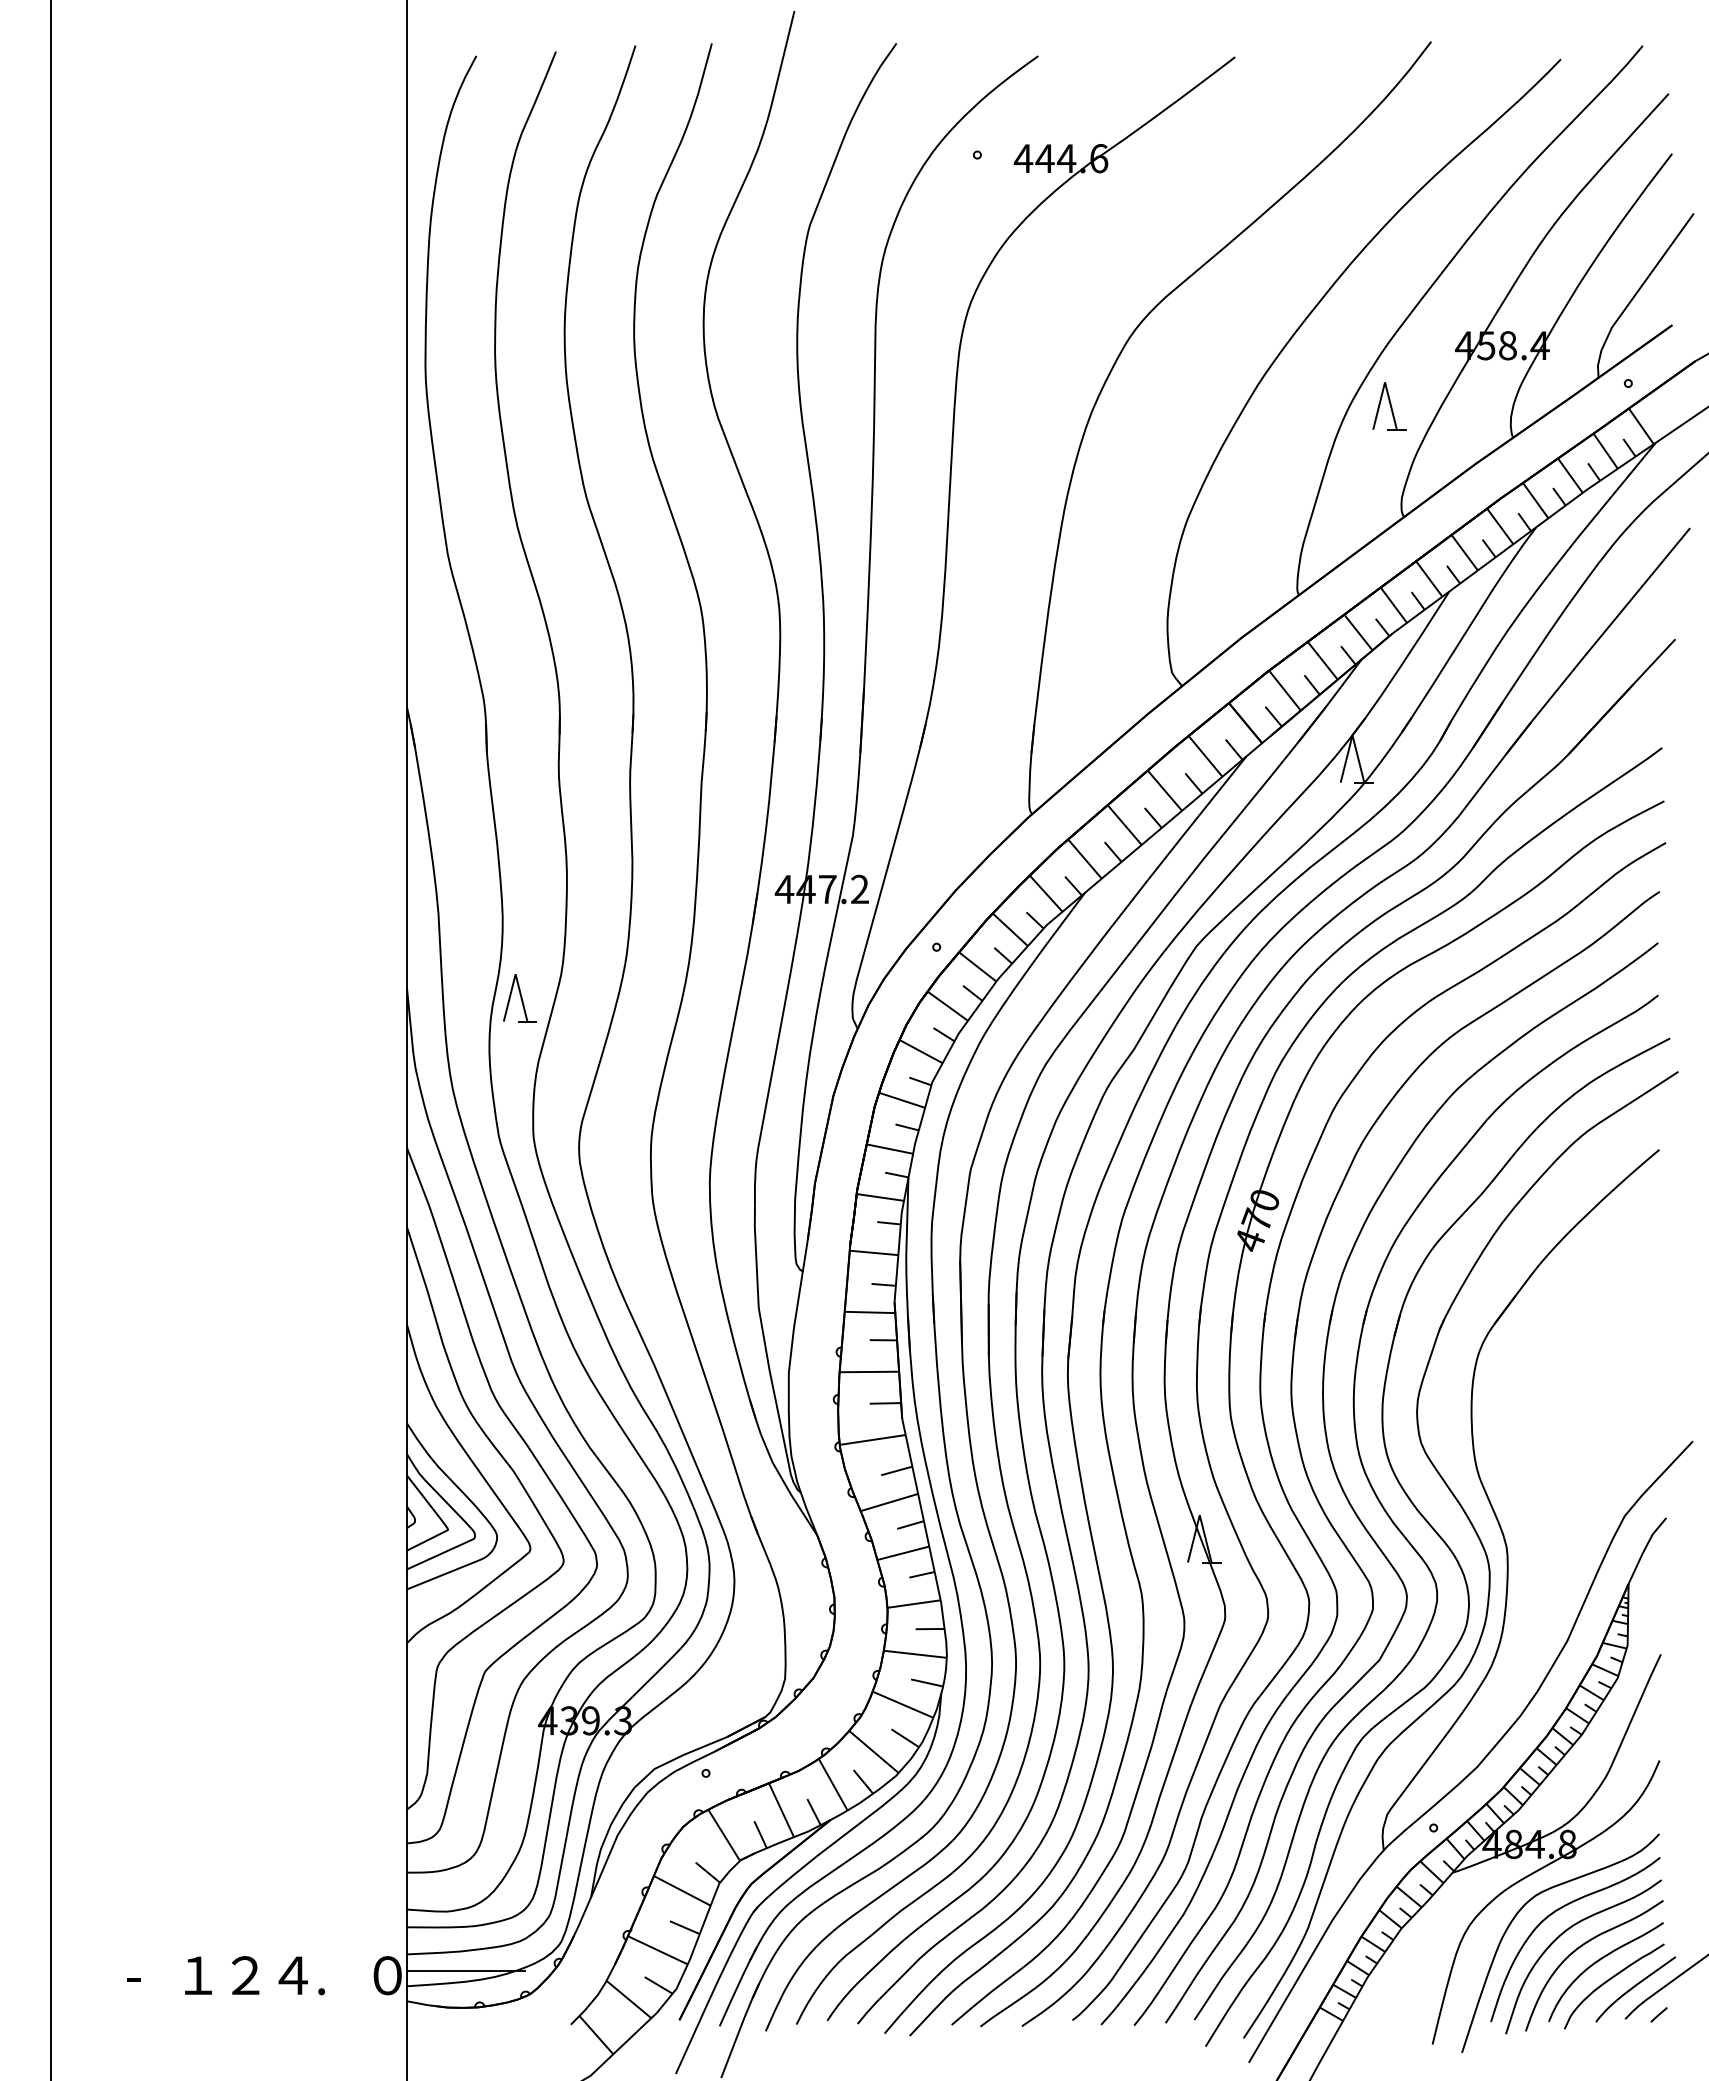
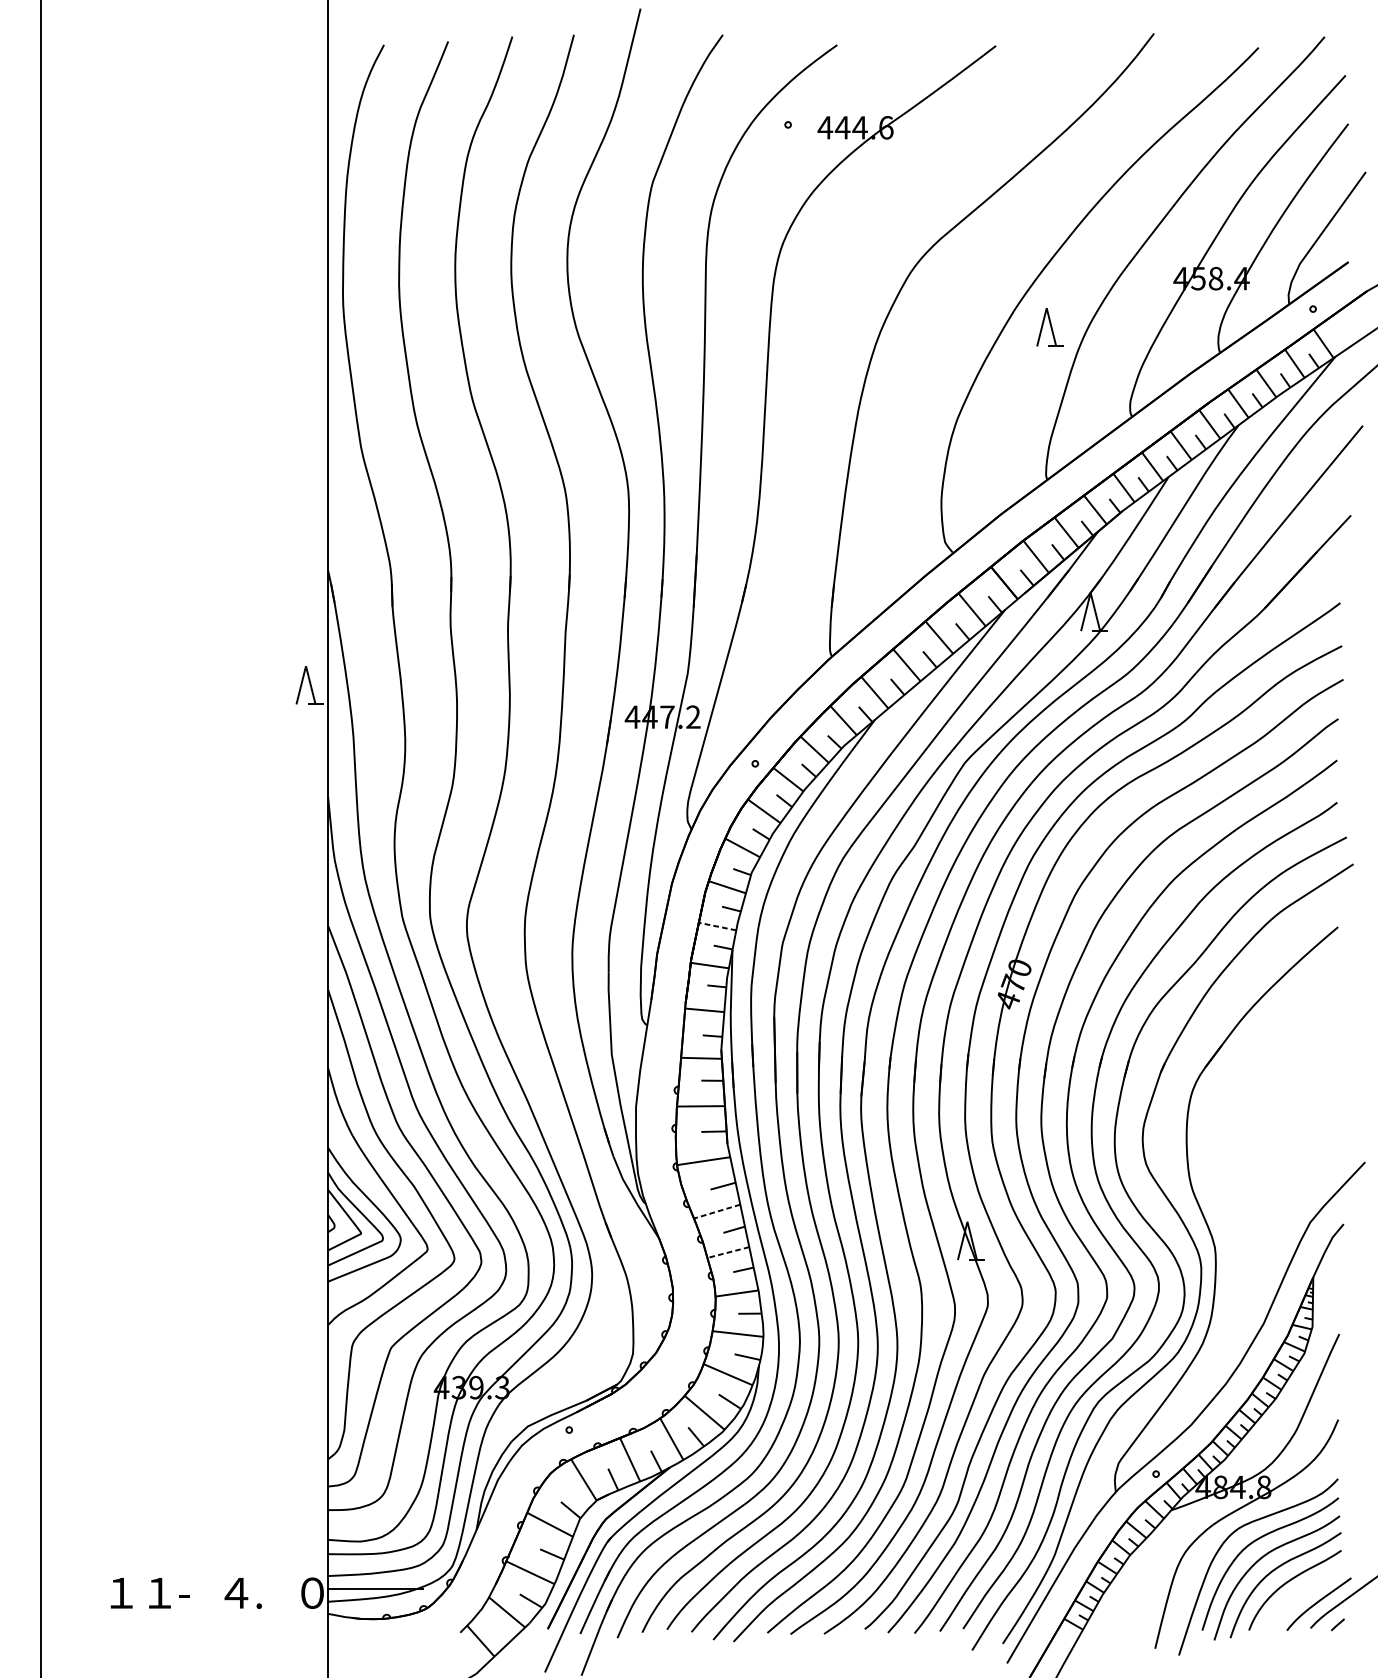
part: (1389, 406) -> (1050, 327), moved
part: (519, 998) -> (309, 685), moved
line: (889, 1149) -> (717, 926), solid -> dashed
line: (889, 1502) -> (717, 1211), solid -> dashed
line: (903, 1553) -> (728, 1252), solid -> dashed
text: (145, 1975) -> (117, 1593), - -> １
text: (240, 1975) -> (193, 1593), ２ -> -
curve: (1611, 1979) -> (1299, 1596), removed

